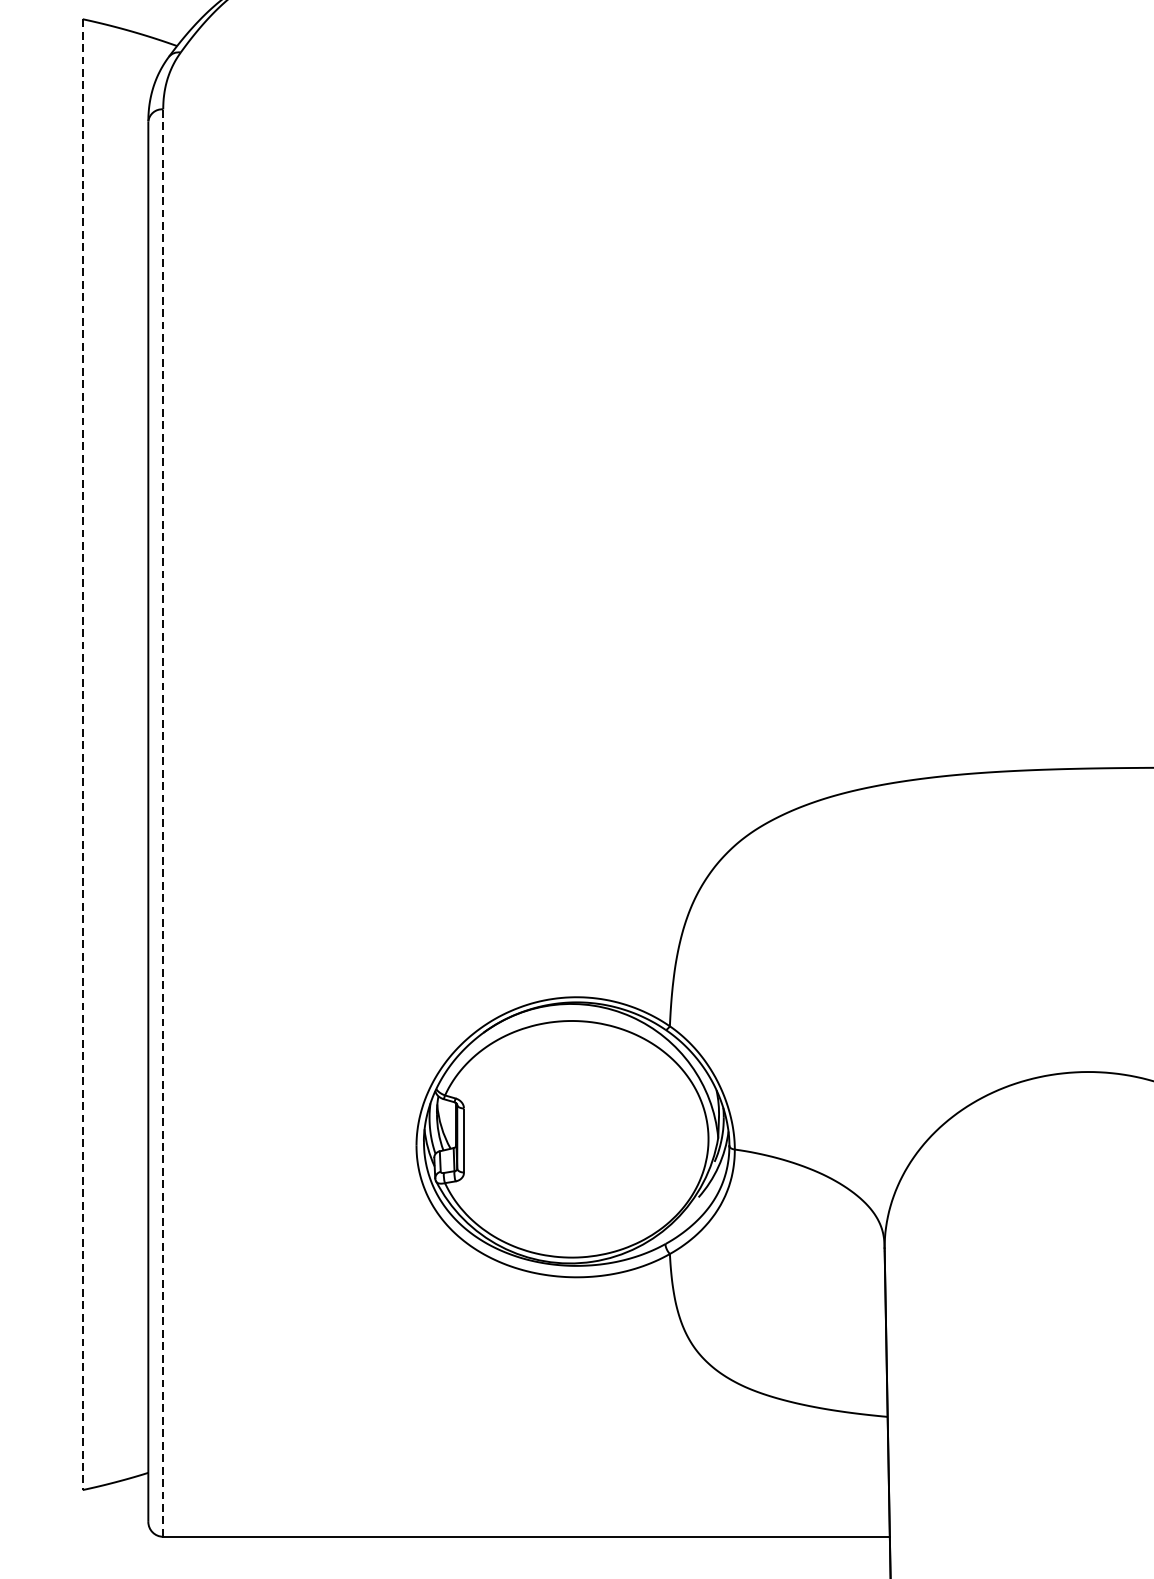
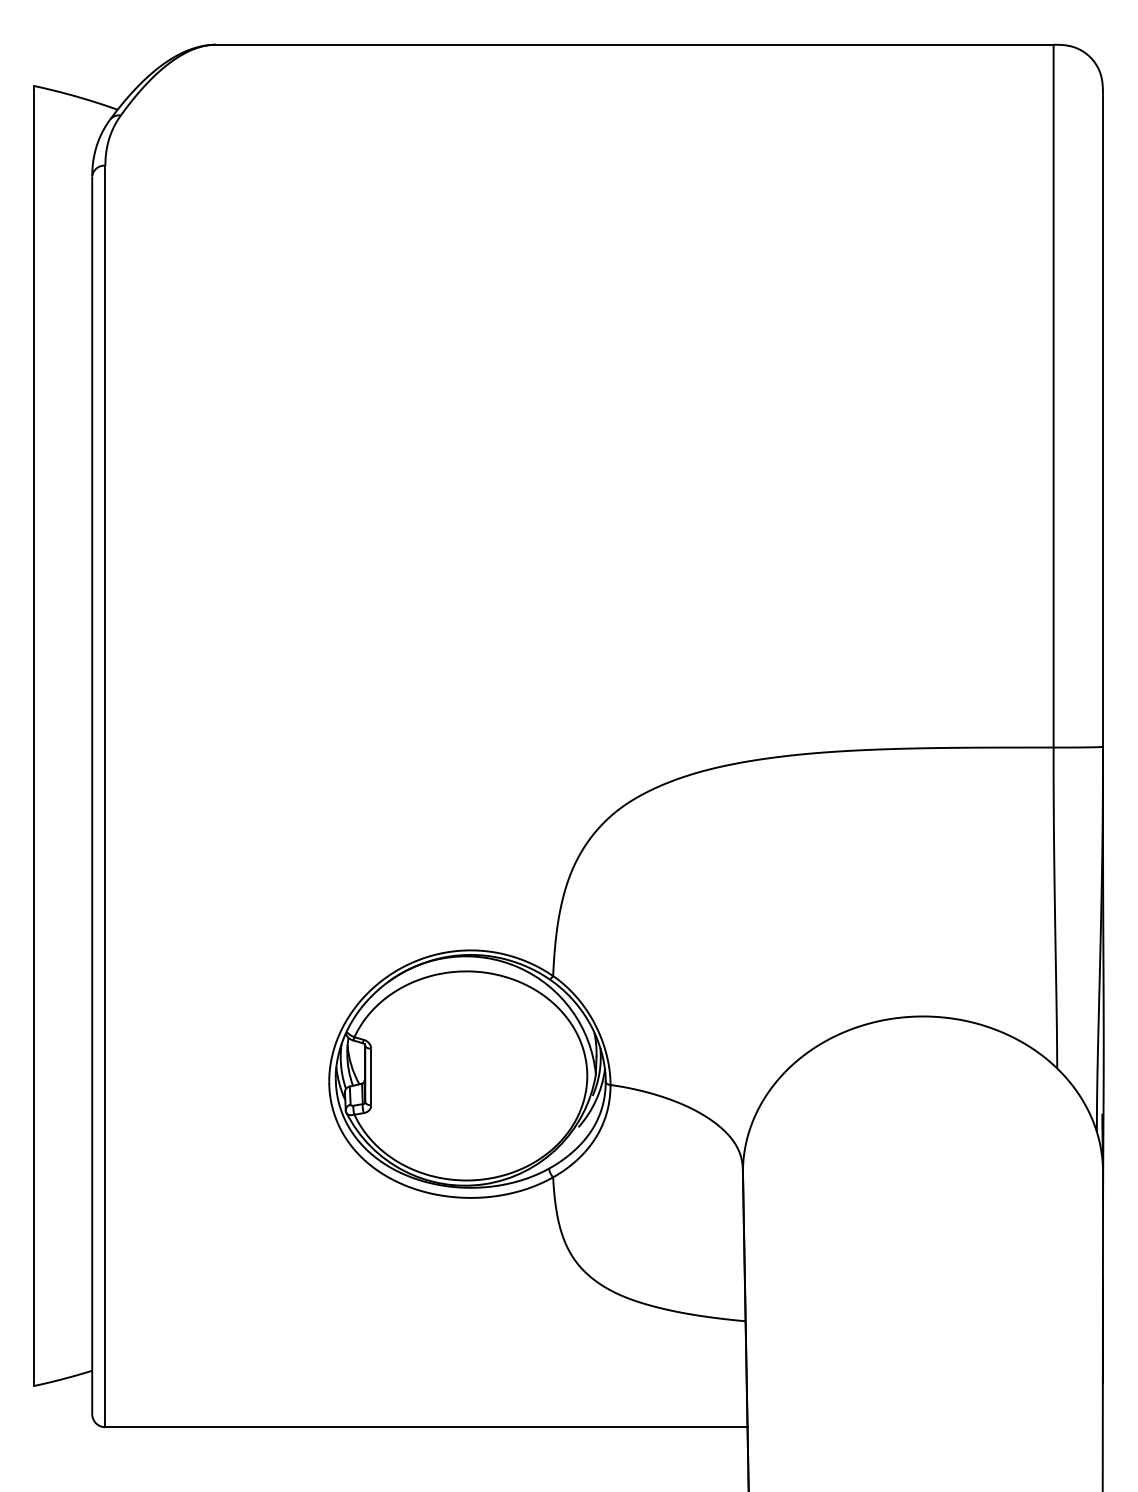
line: (83, 755) -> (34, 736), dashed -> solid
line: (163, 823) -> (105, 796), dashed -> solid

